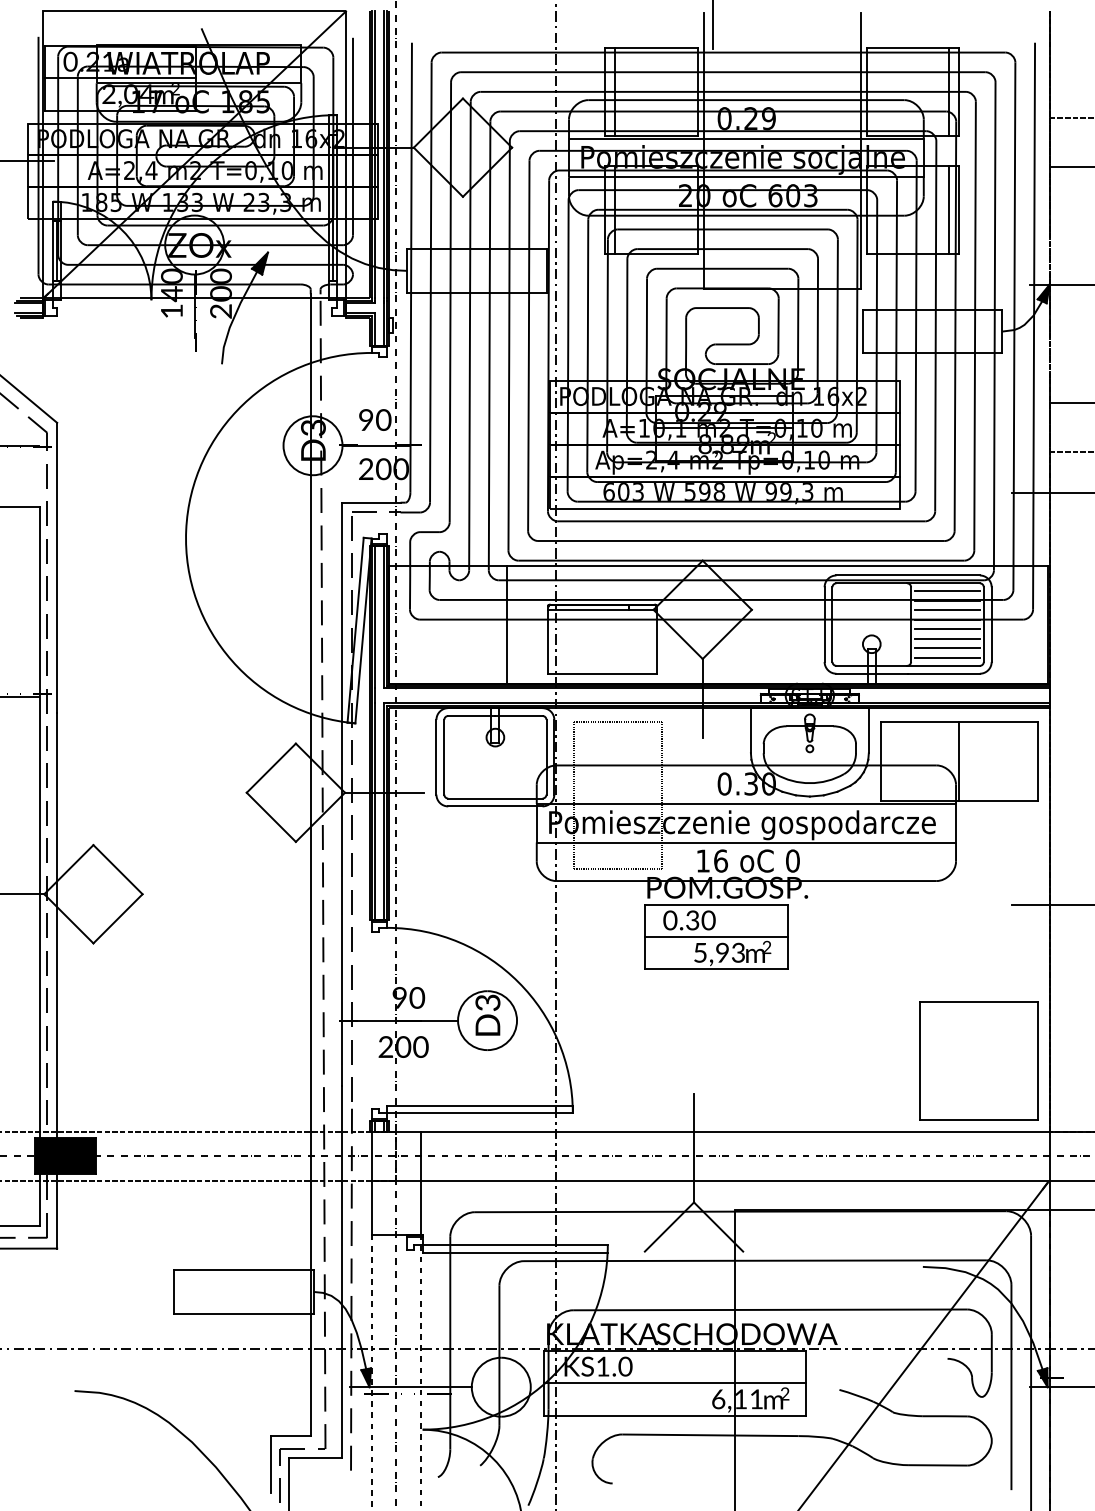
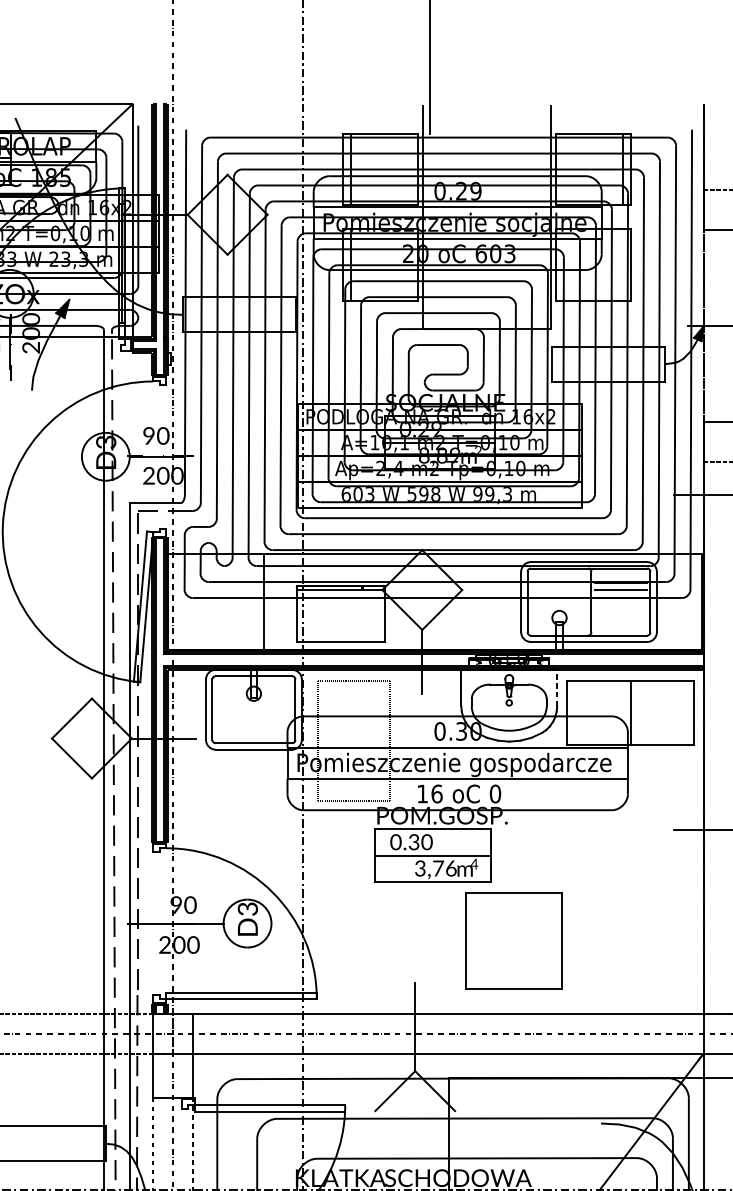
line: (949, 209) -> (622, 265), removed
line: (947, 591) -> (620, 575), removed
line: (947, 629) -> (620, 606), removed
line: (947, 638) -> (620, 613), removed
line: (947, 648) -> (620, 621), removed
line: (947, 658) -> (620, 629), removed
line: (868, 730) -> (556, 688), solid -> dashed
text: (766, 946) -> (474, 863), 2 -> 4
text: (719, 952) -> (435, 868), 5,93 -> 3,76
part: (978, 1060) -> (513, 940), moved

